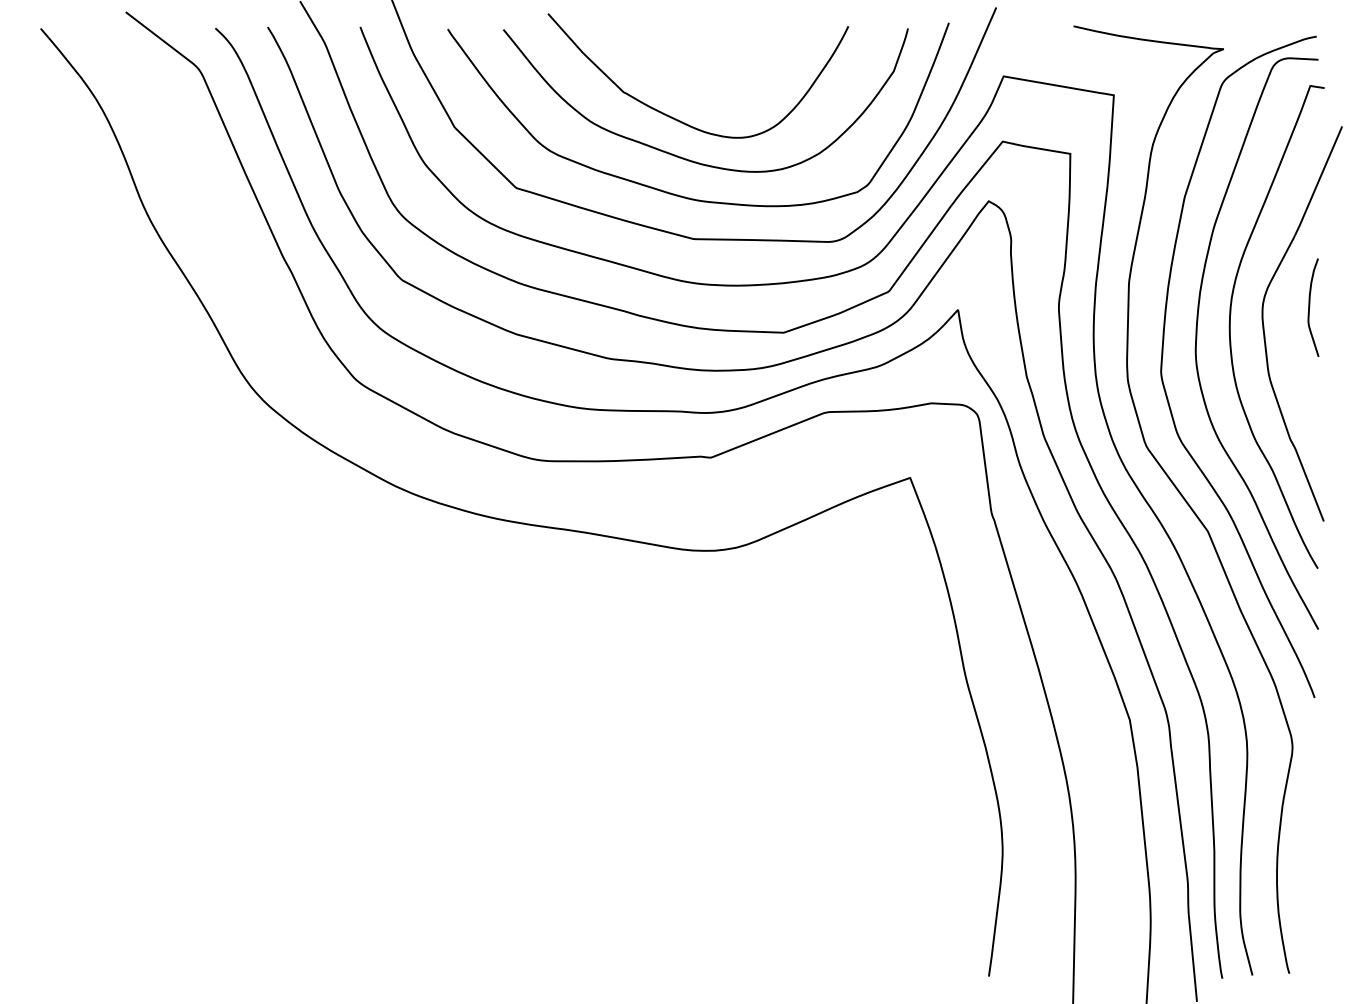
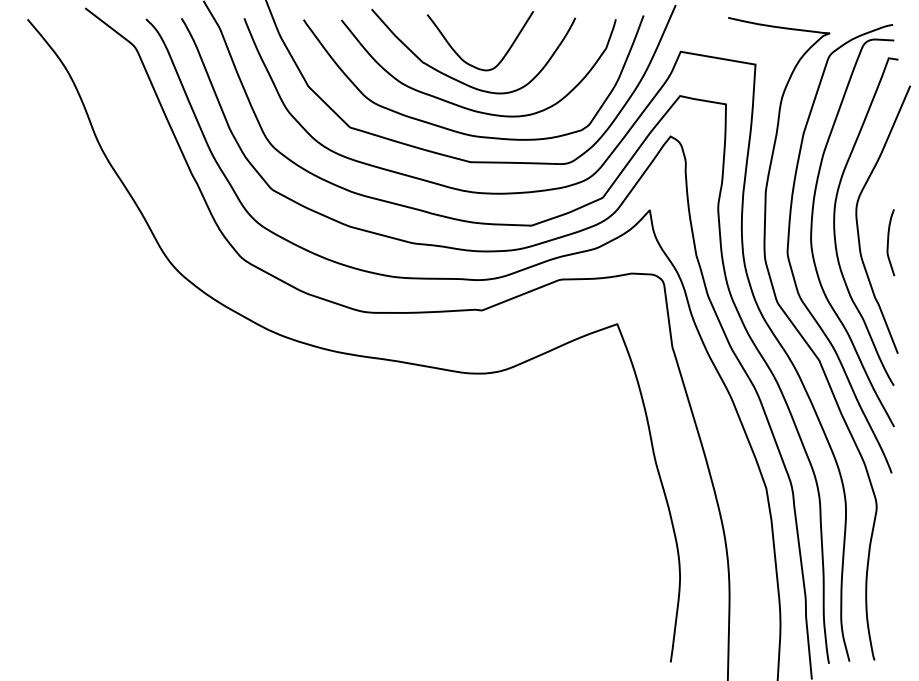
curve: (687, 90) -> (466, 61), added
curve: (1309, 307) -> (888, 242), moved

